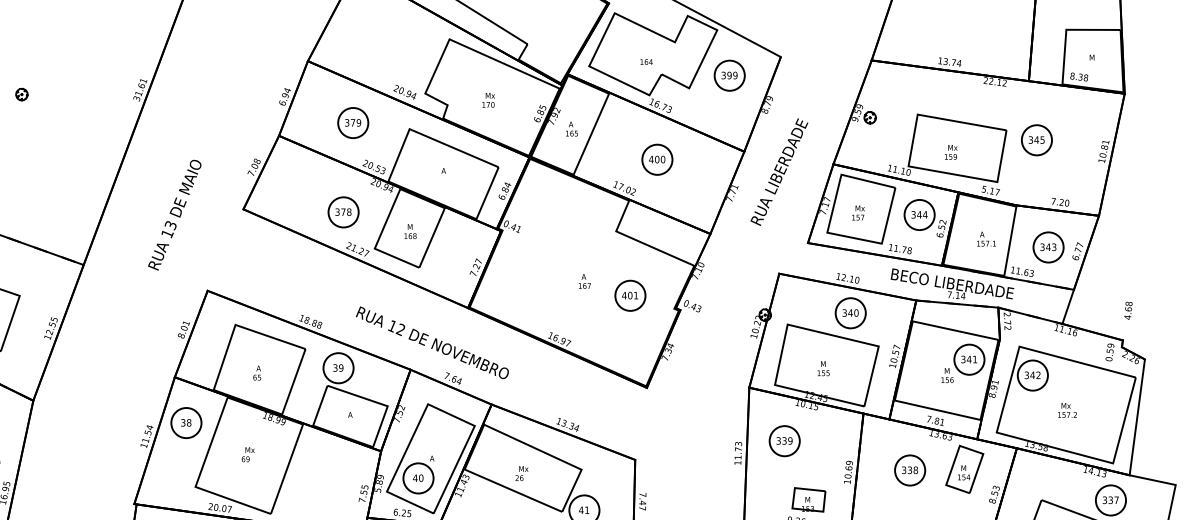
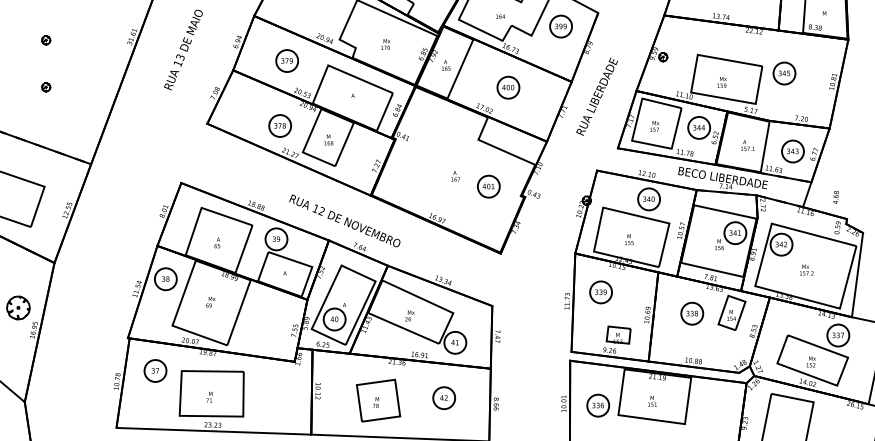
part: (22, 159) -> (46, 87), added
text: (174, 214) -> (183, 49), moved
text: (1127, 310) -> (835, 197), moved

